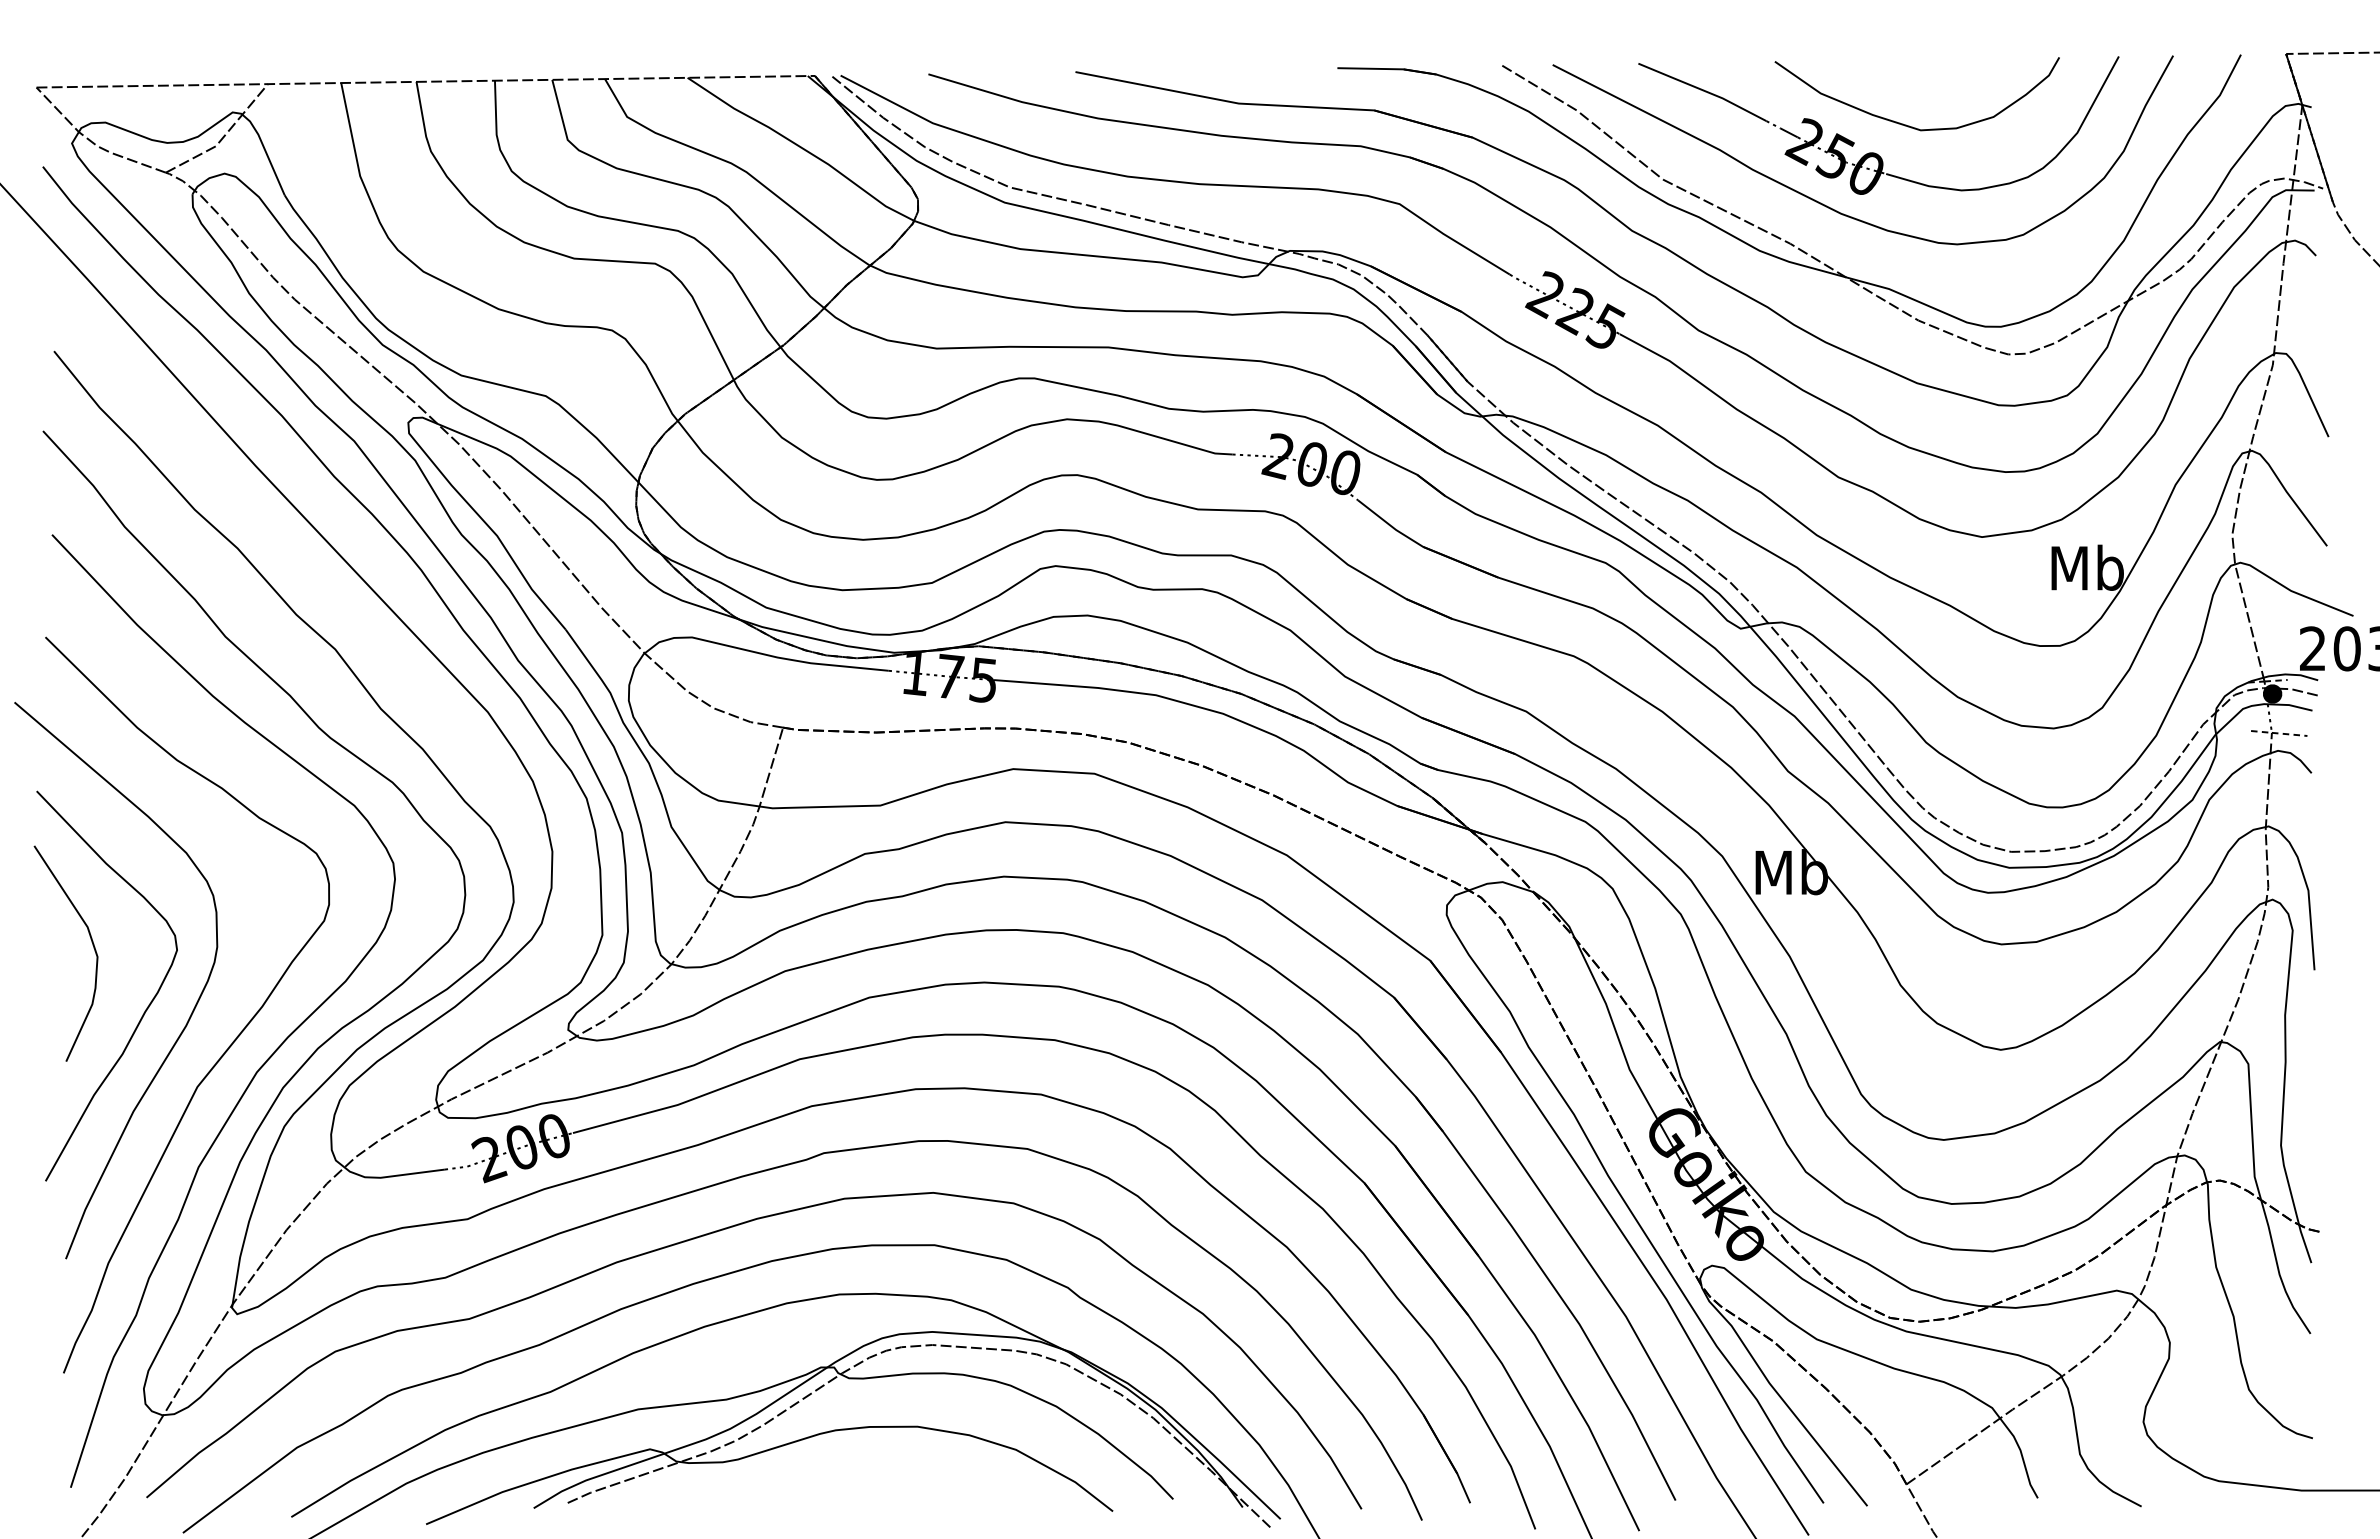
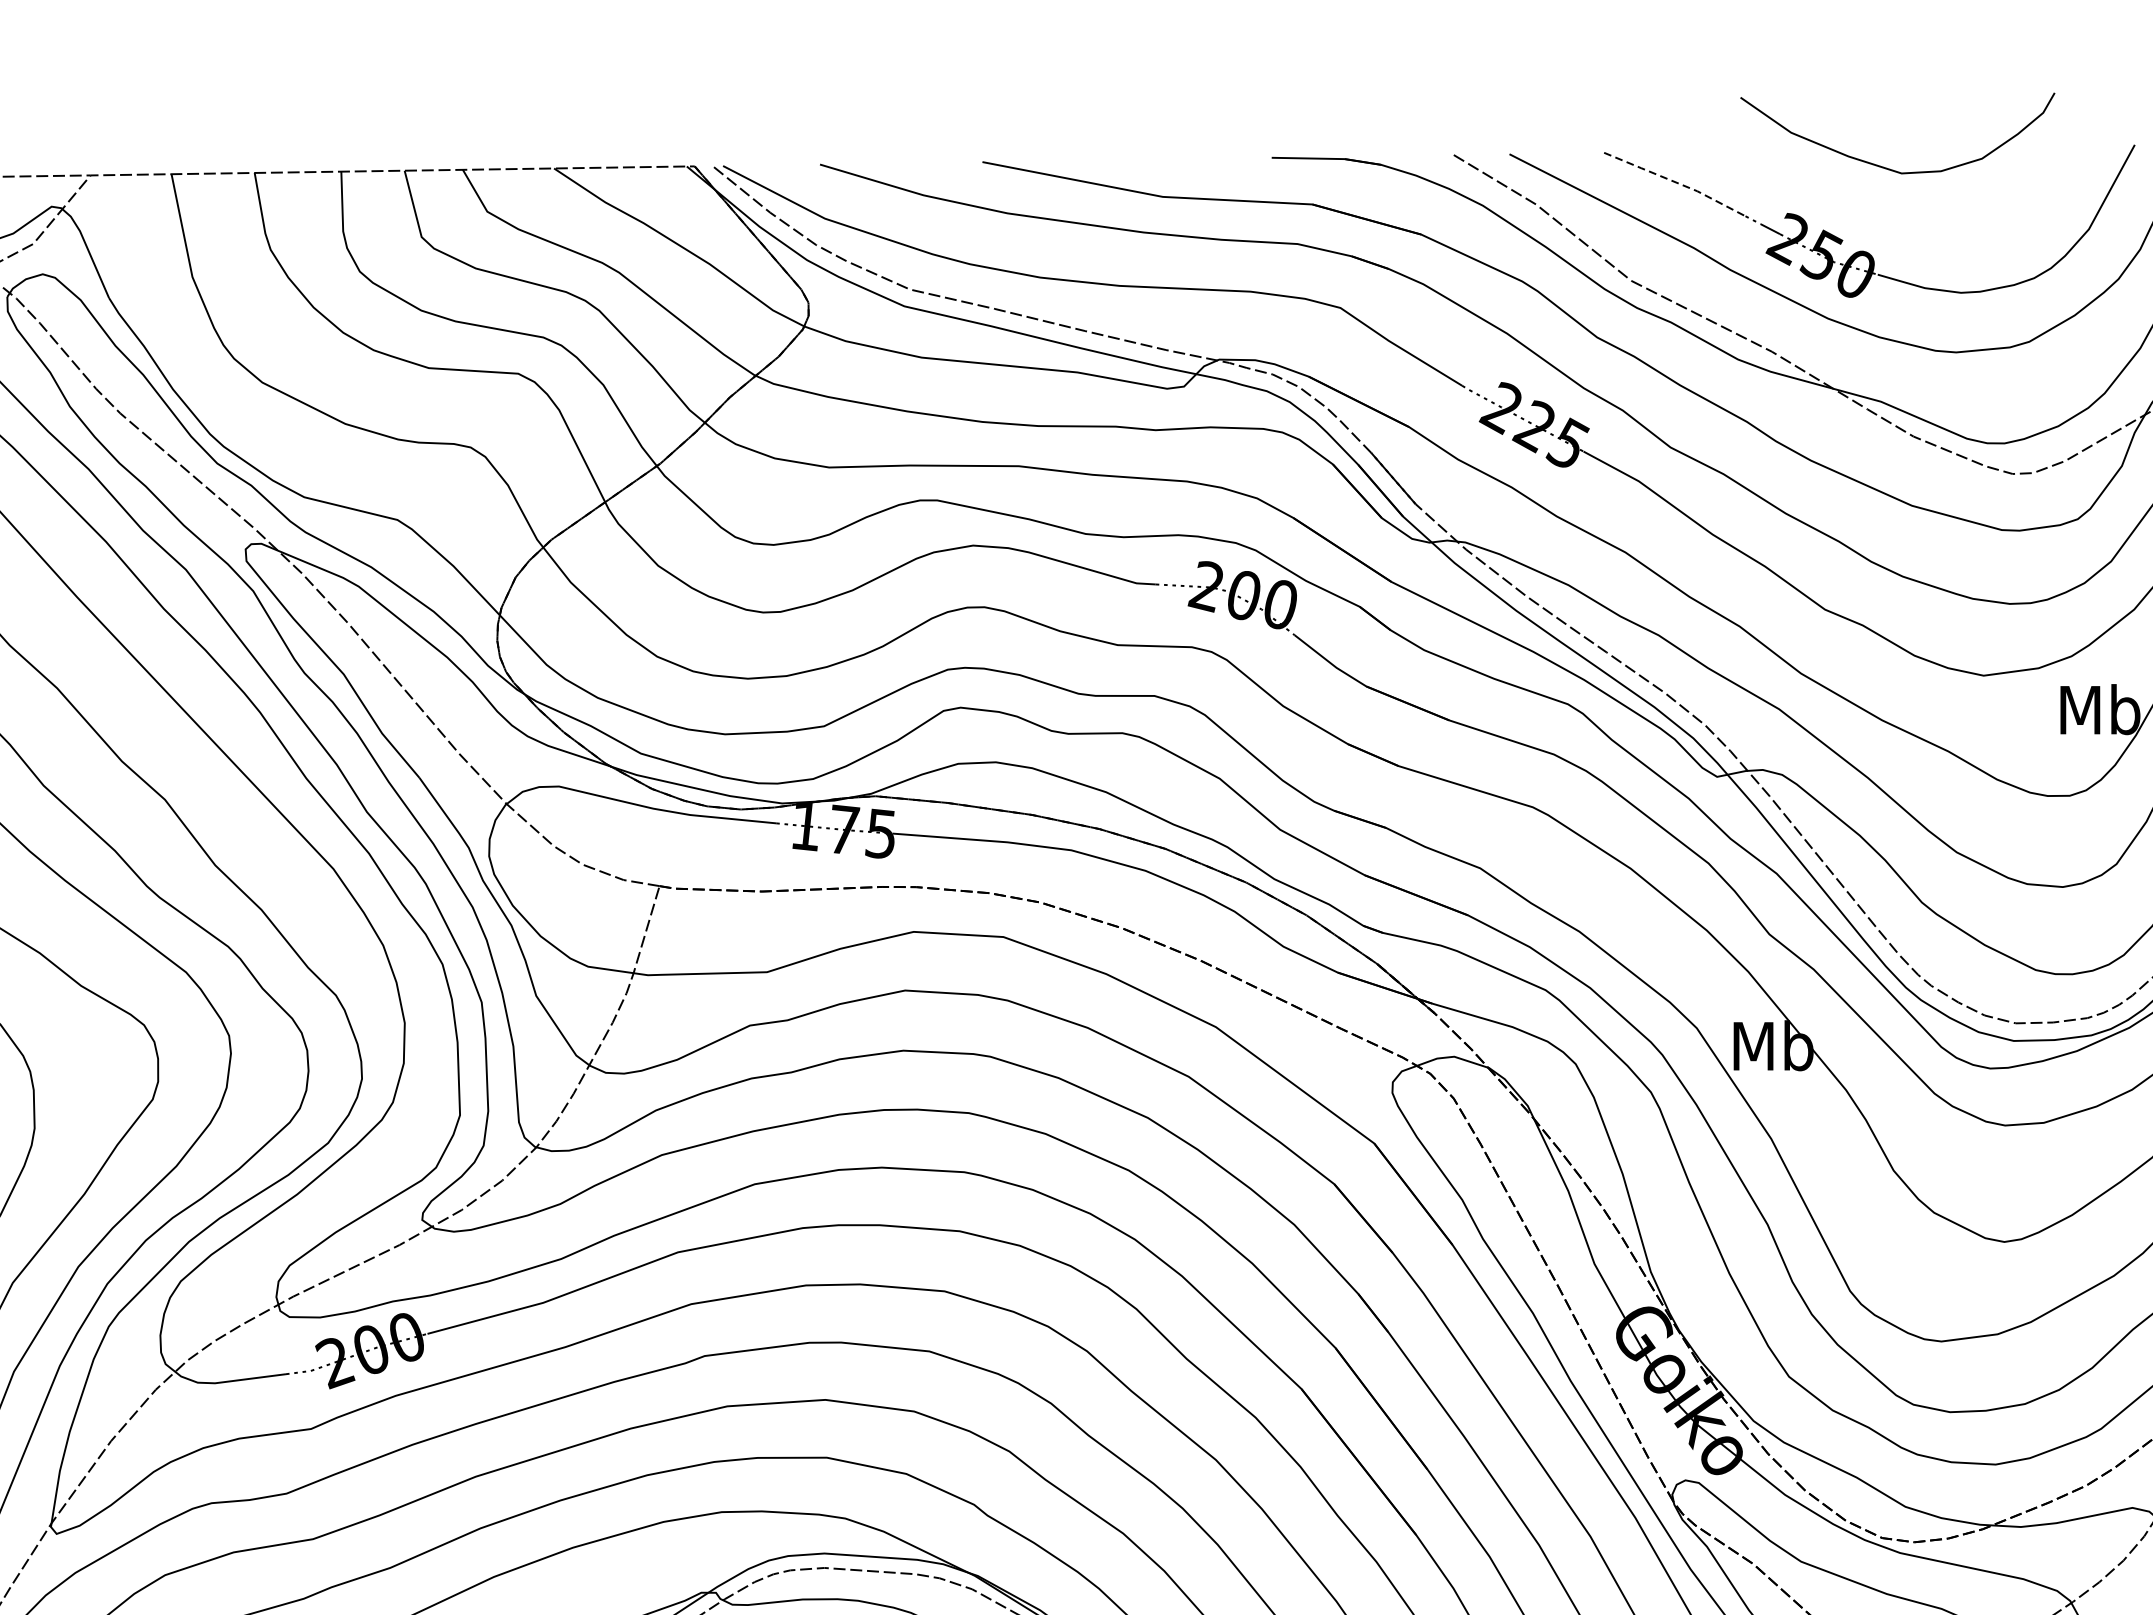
line: (1703, 90) -> (1676, 182), solid -> dashed
curve: (1906, 124) -> (1885, 167), moved

